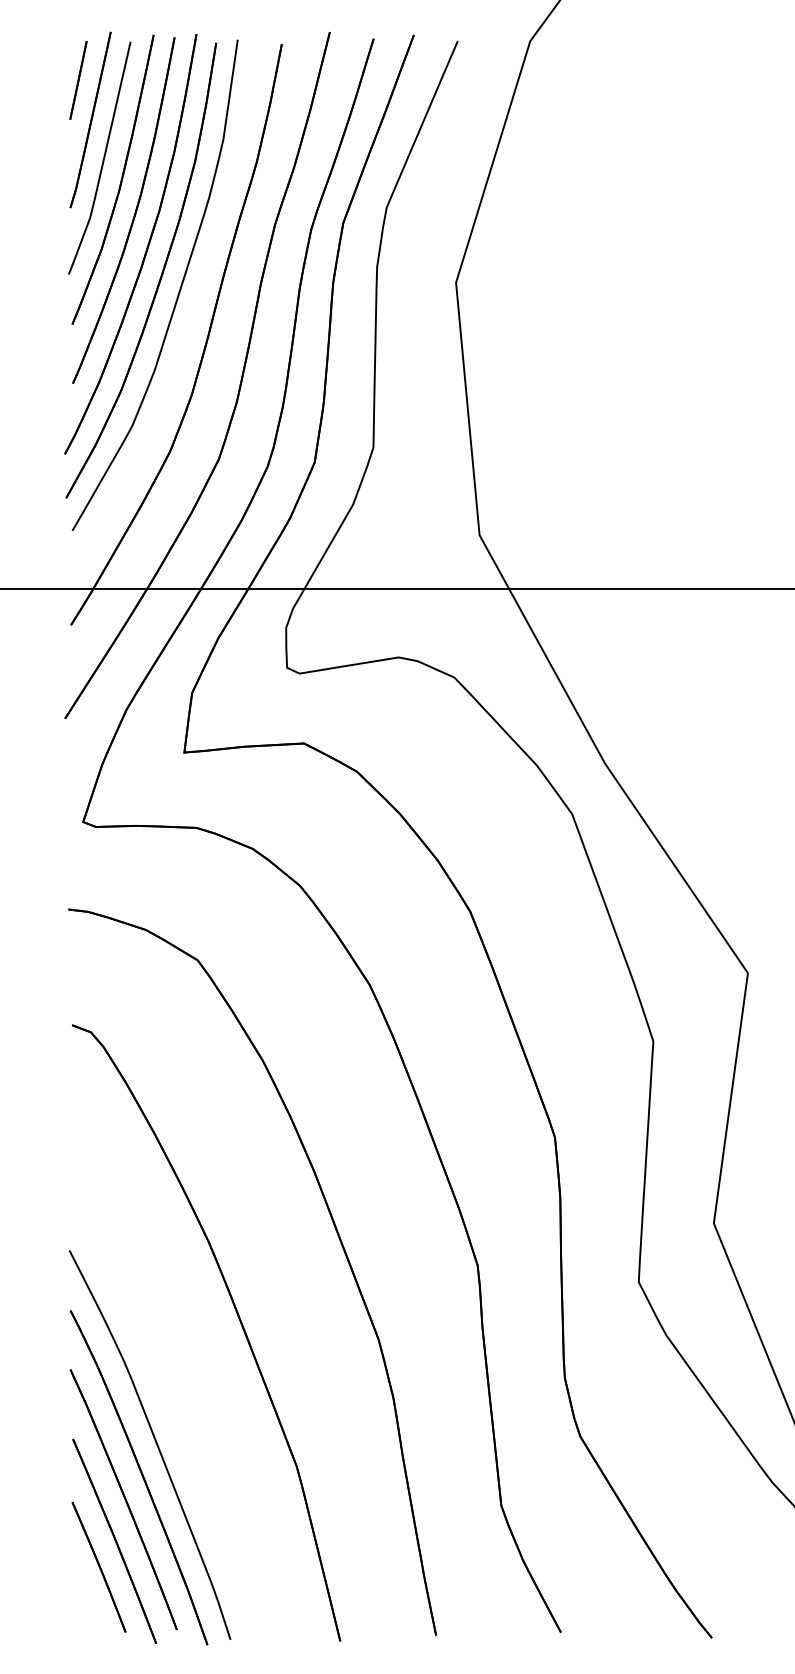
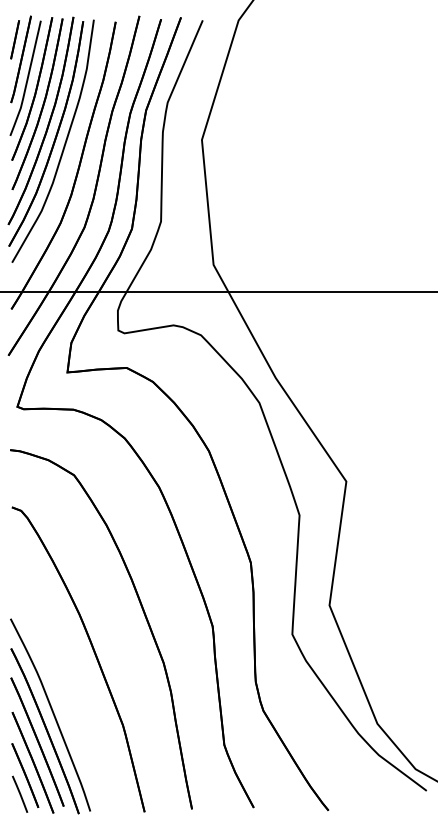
line: (89, 1603) -> (20, 793), added

